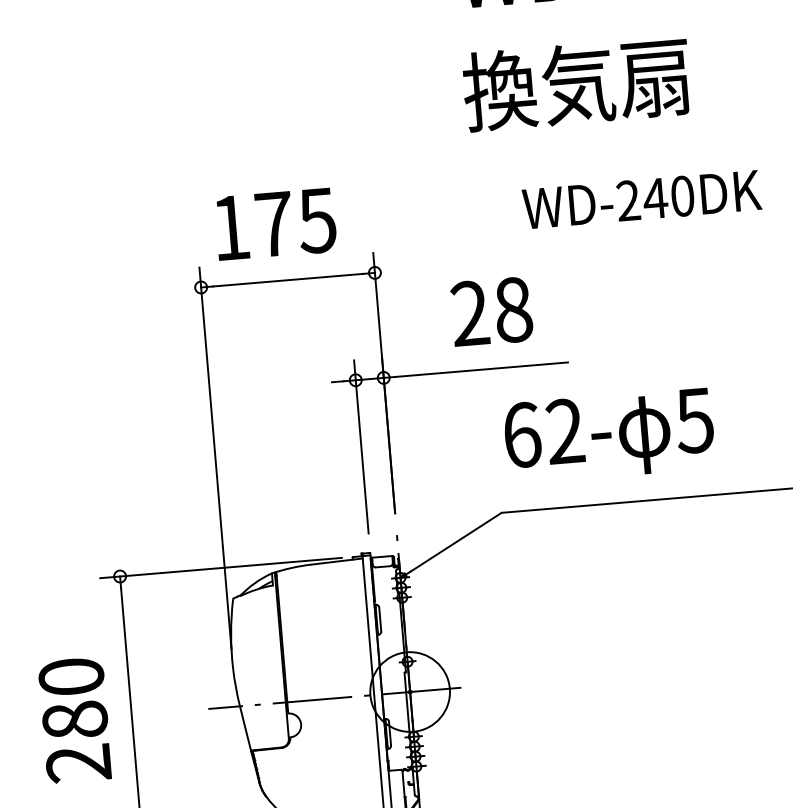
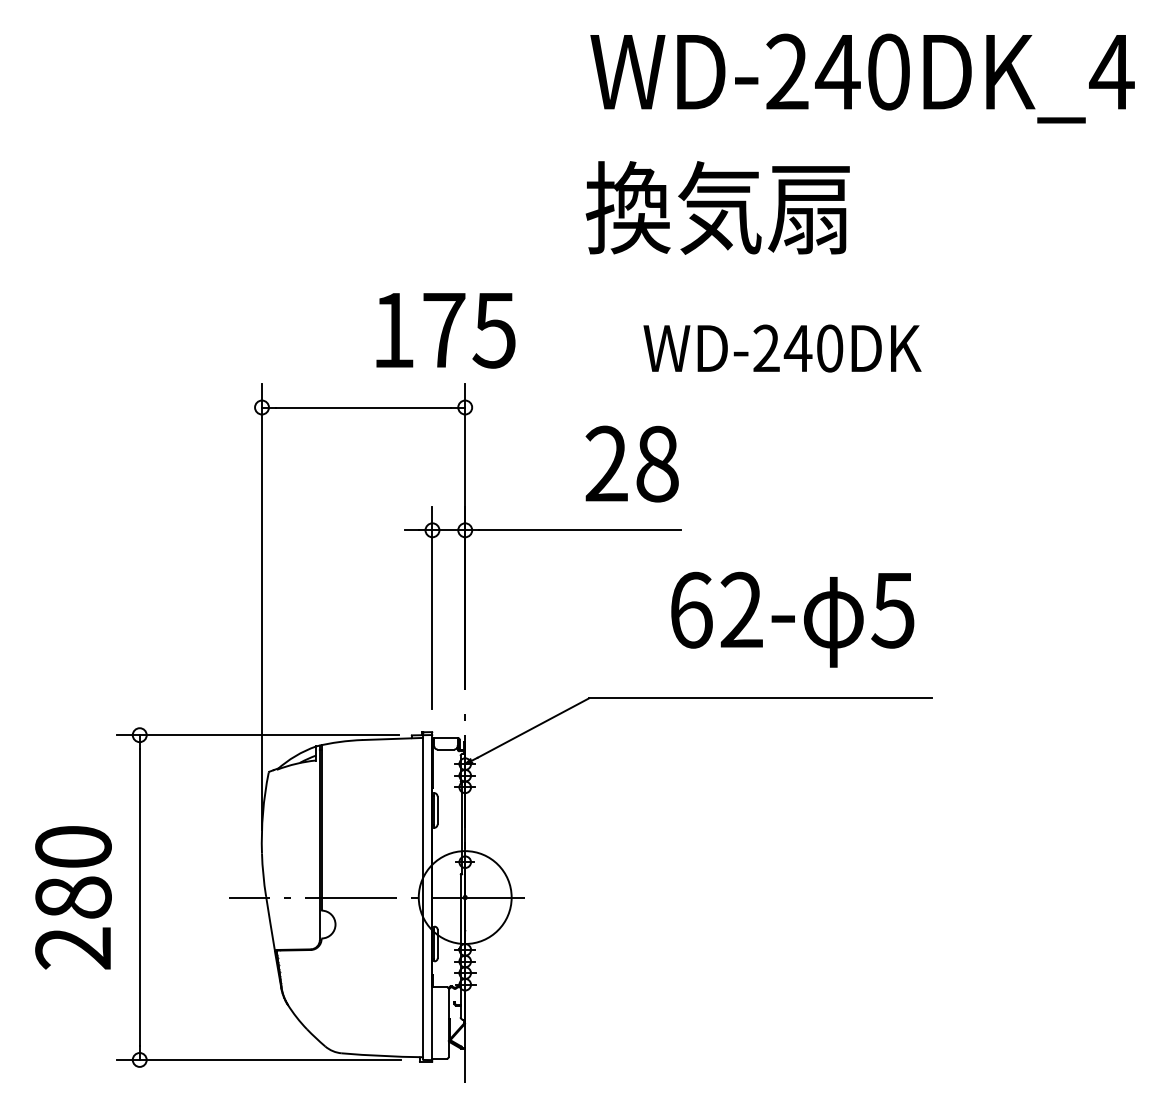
text: (275, 224) -> (445, 330), moved
text: (491, 311) -> (631, 463), moved
text: (609, 435) -> (792, 619), moved

